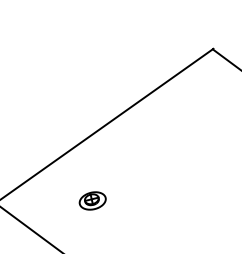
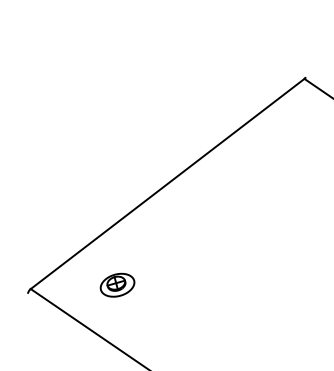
part: (92, 200) -> (117, 284), moved

